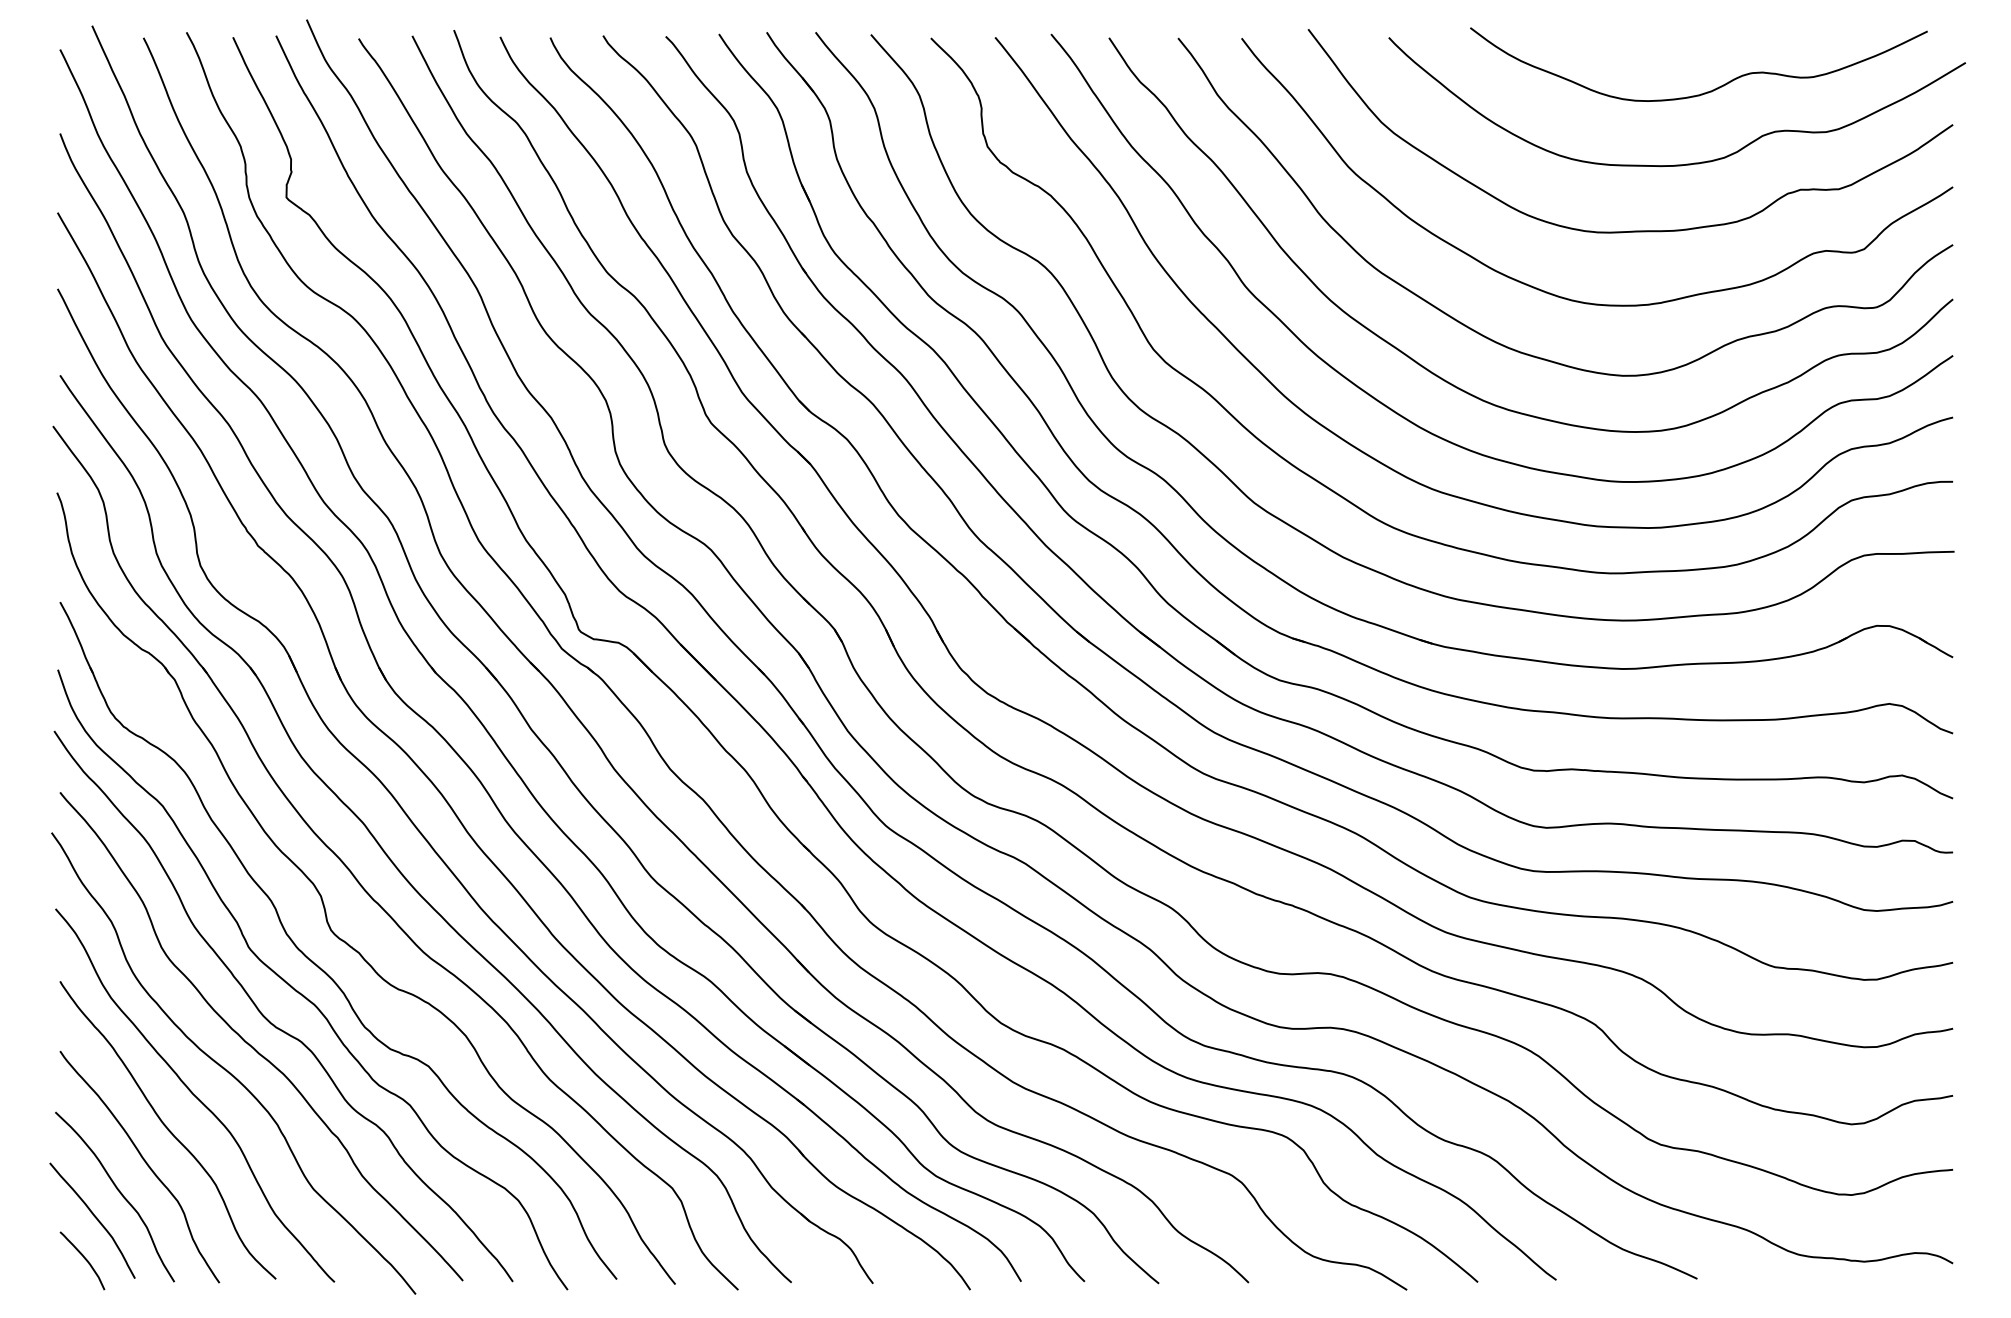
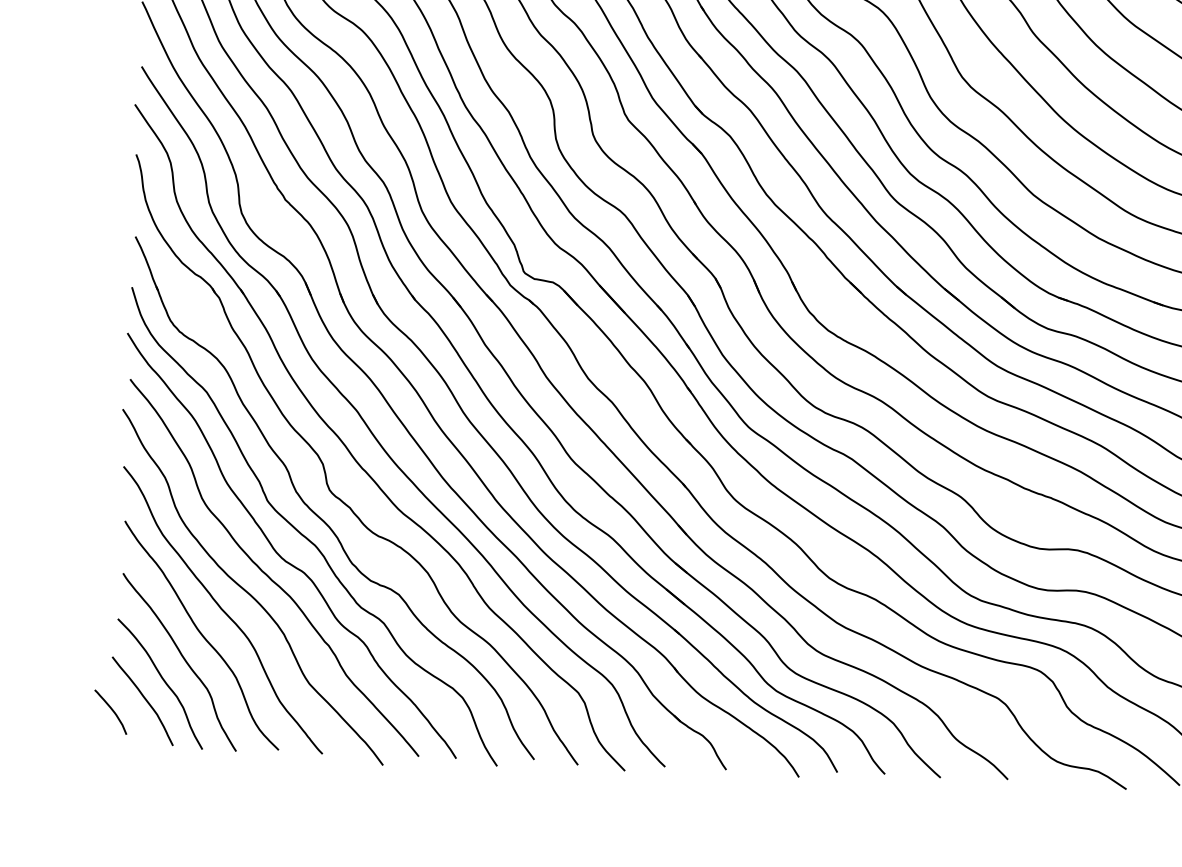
curve: (84, 1259) -> (112, 711), moved

